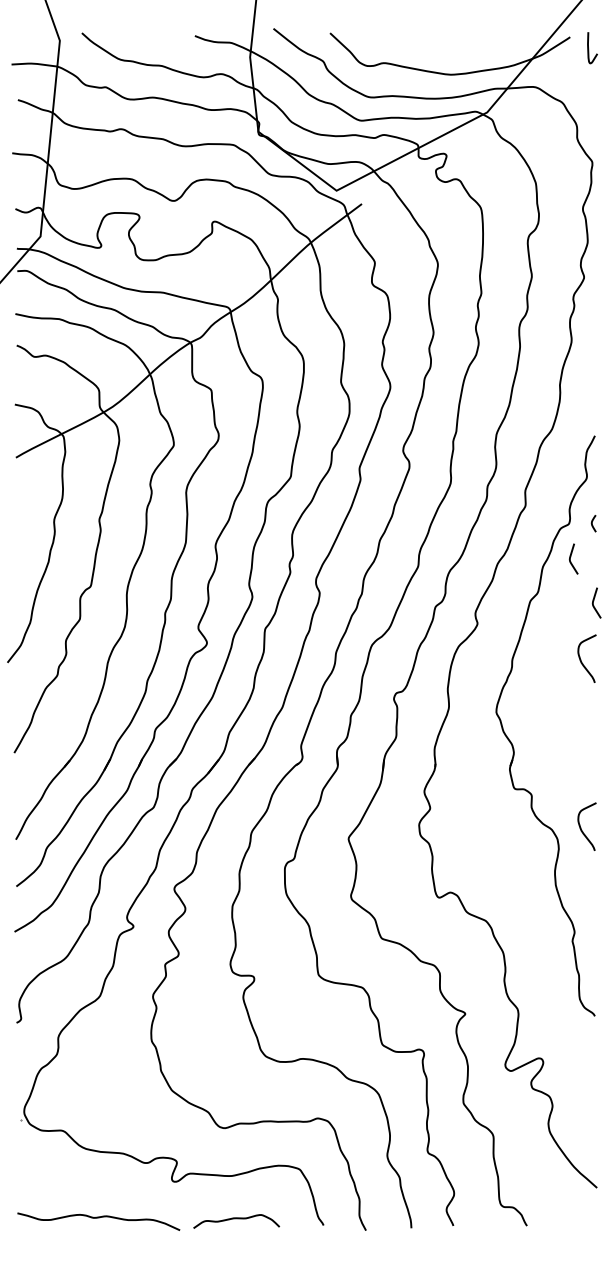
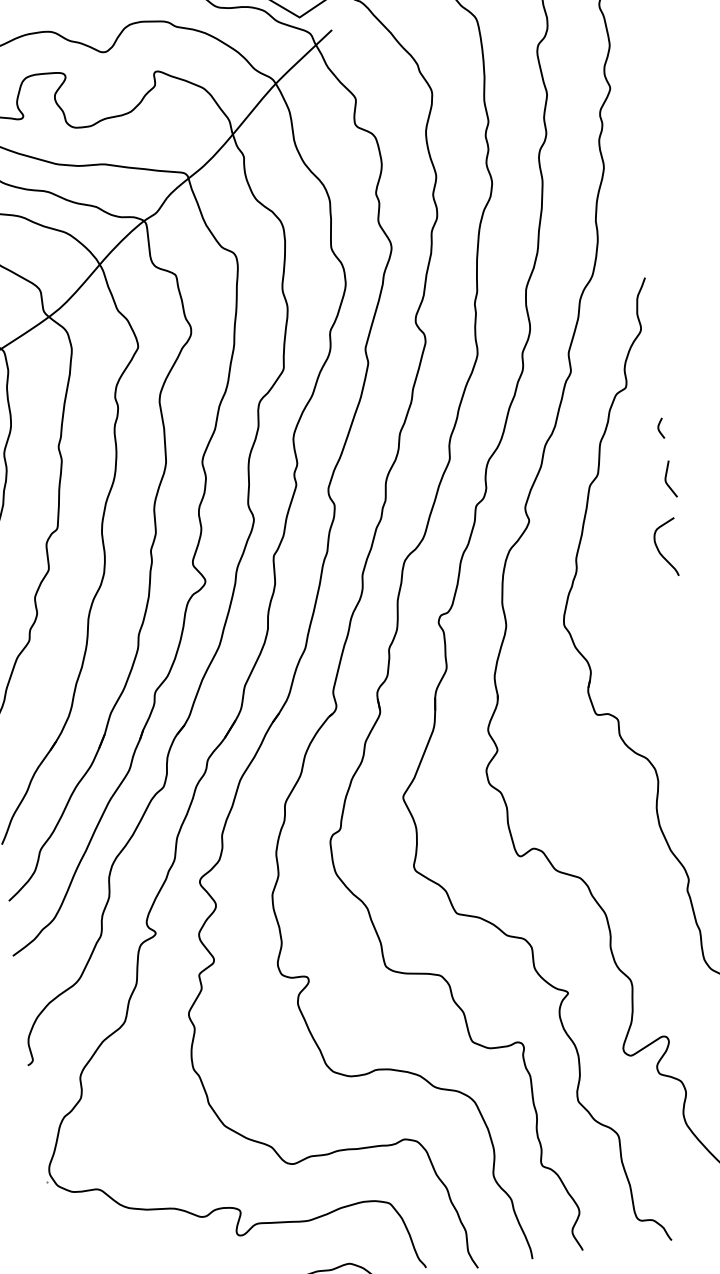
curve: (592, 523) -> (659, 428), moved
curve: (571, 556) -> (633, 426), removed
curve: (581, 827) -> (682, 752), removed

